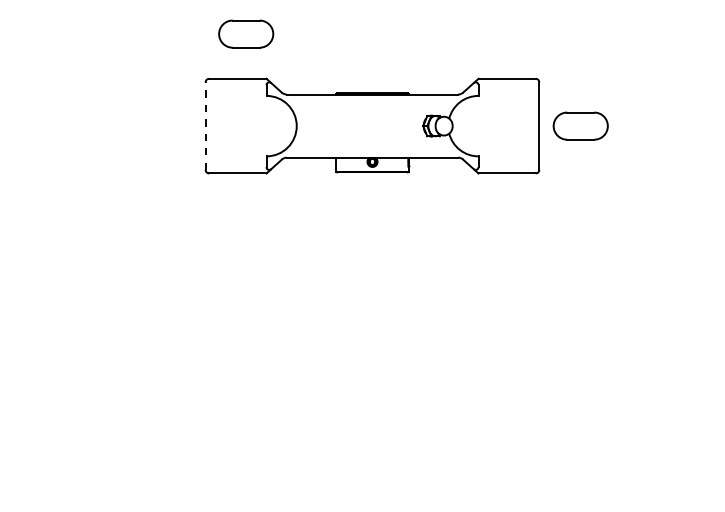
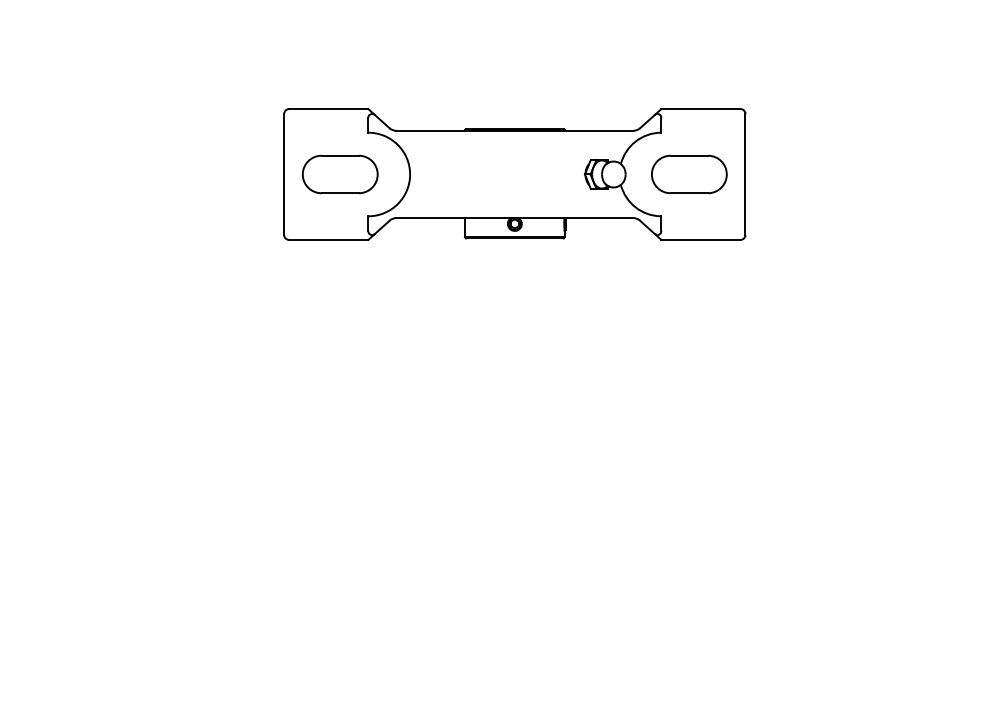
part: (246, 33) -> (340, 173), moved
part: (580, 125) -> (688, 173), moved
line: (205, 126) -> (283, 174), dashed -> solid

